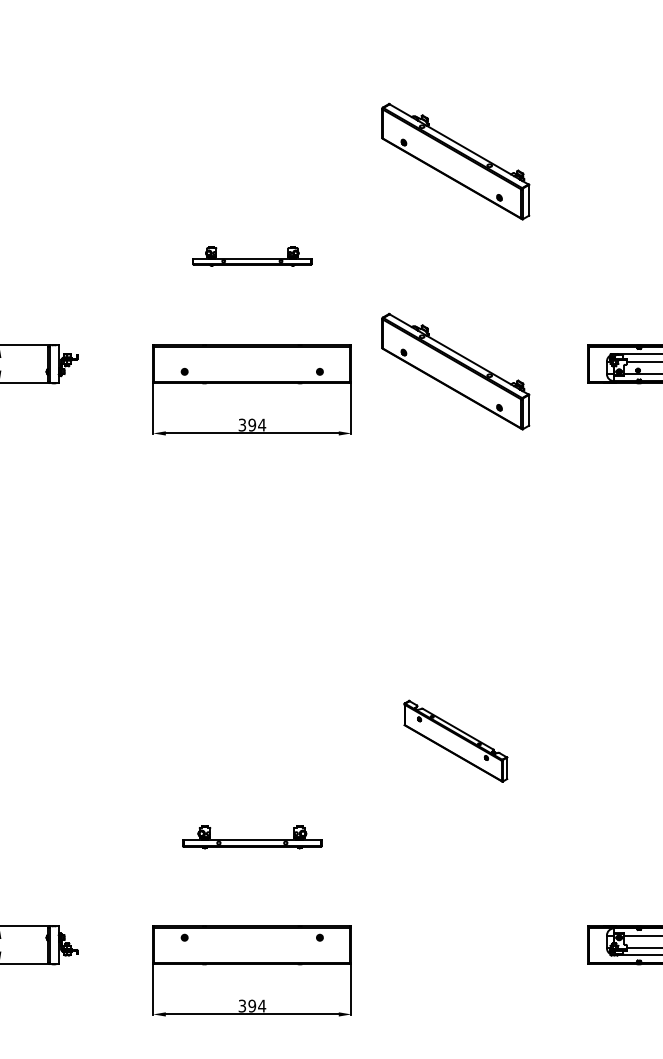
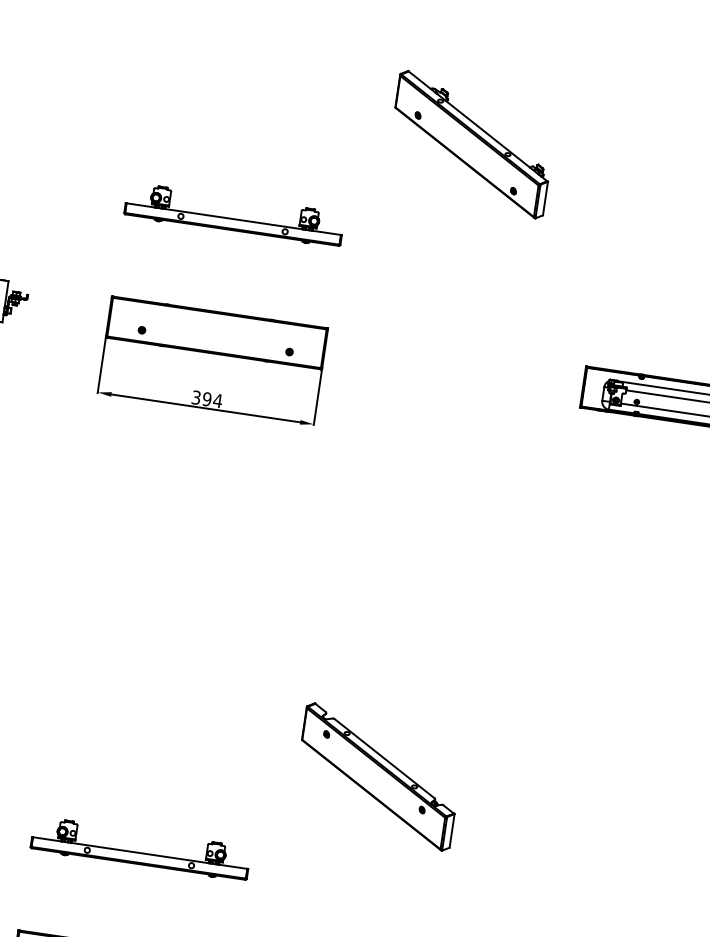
part: (252, 256) -> (234, 215), size x1.67
part: (455, 371) -> (437, 373), removed
part: (455, 741) -> (377, 777), size x1.43
part: (252, 837) -> (140, 849), size x1.43

